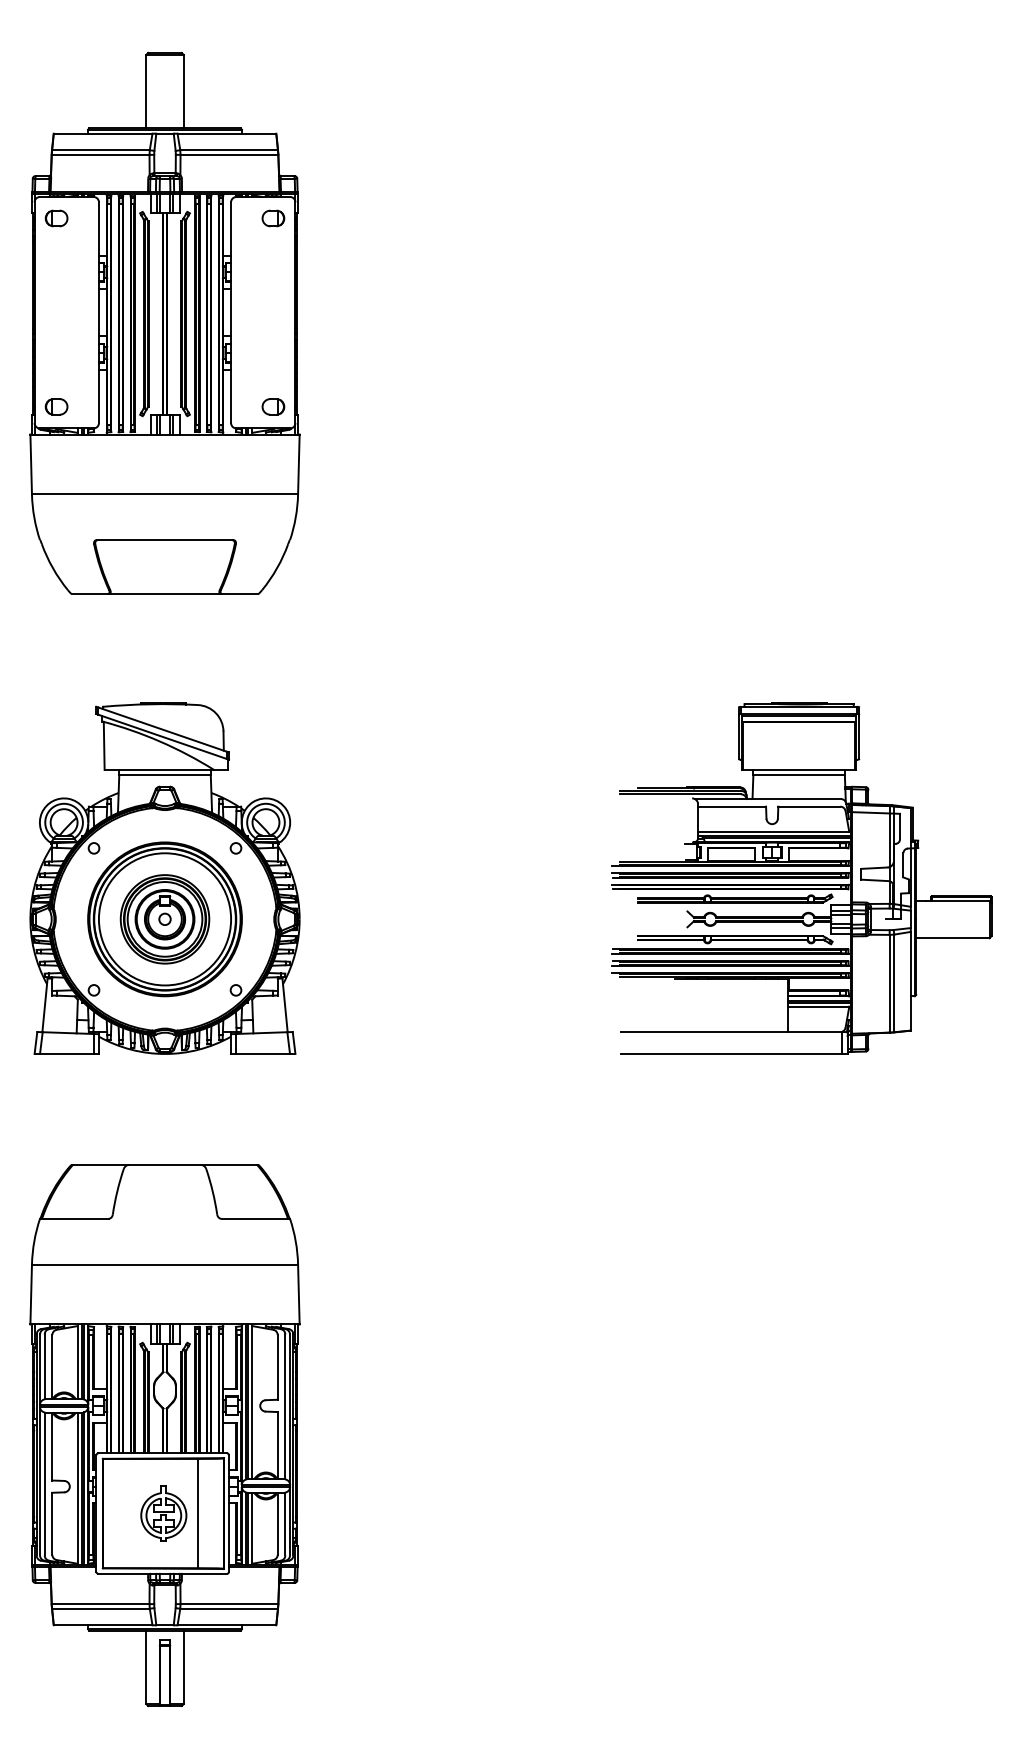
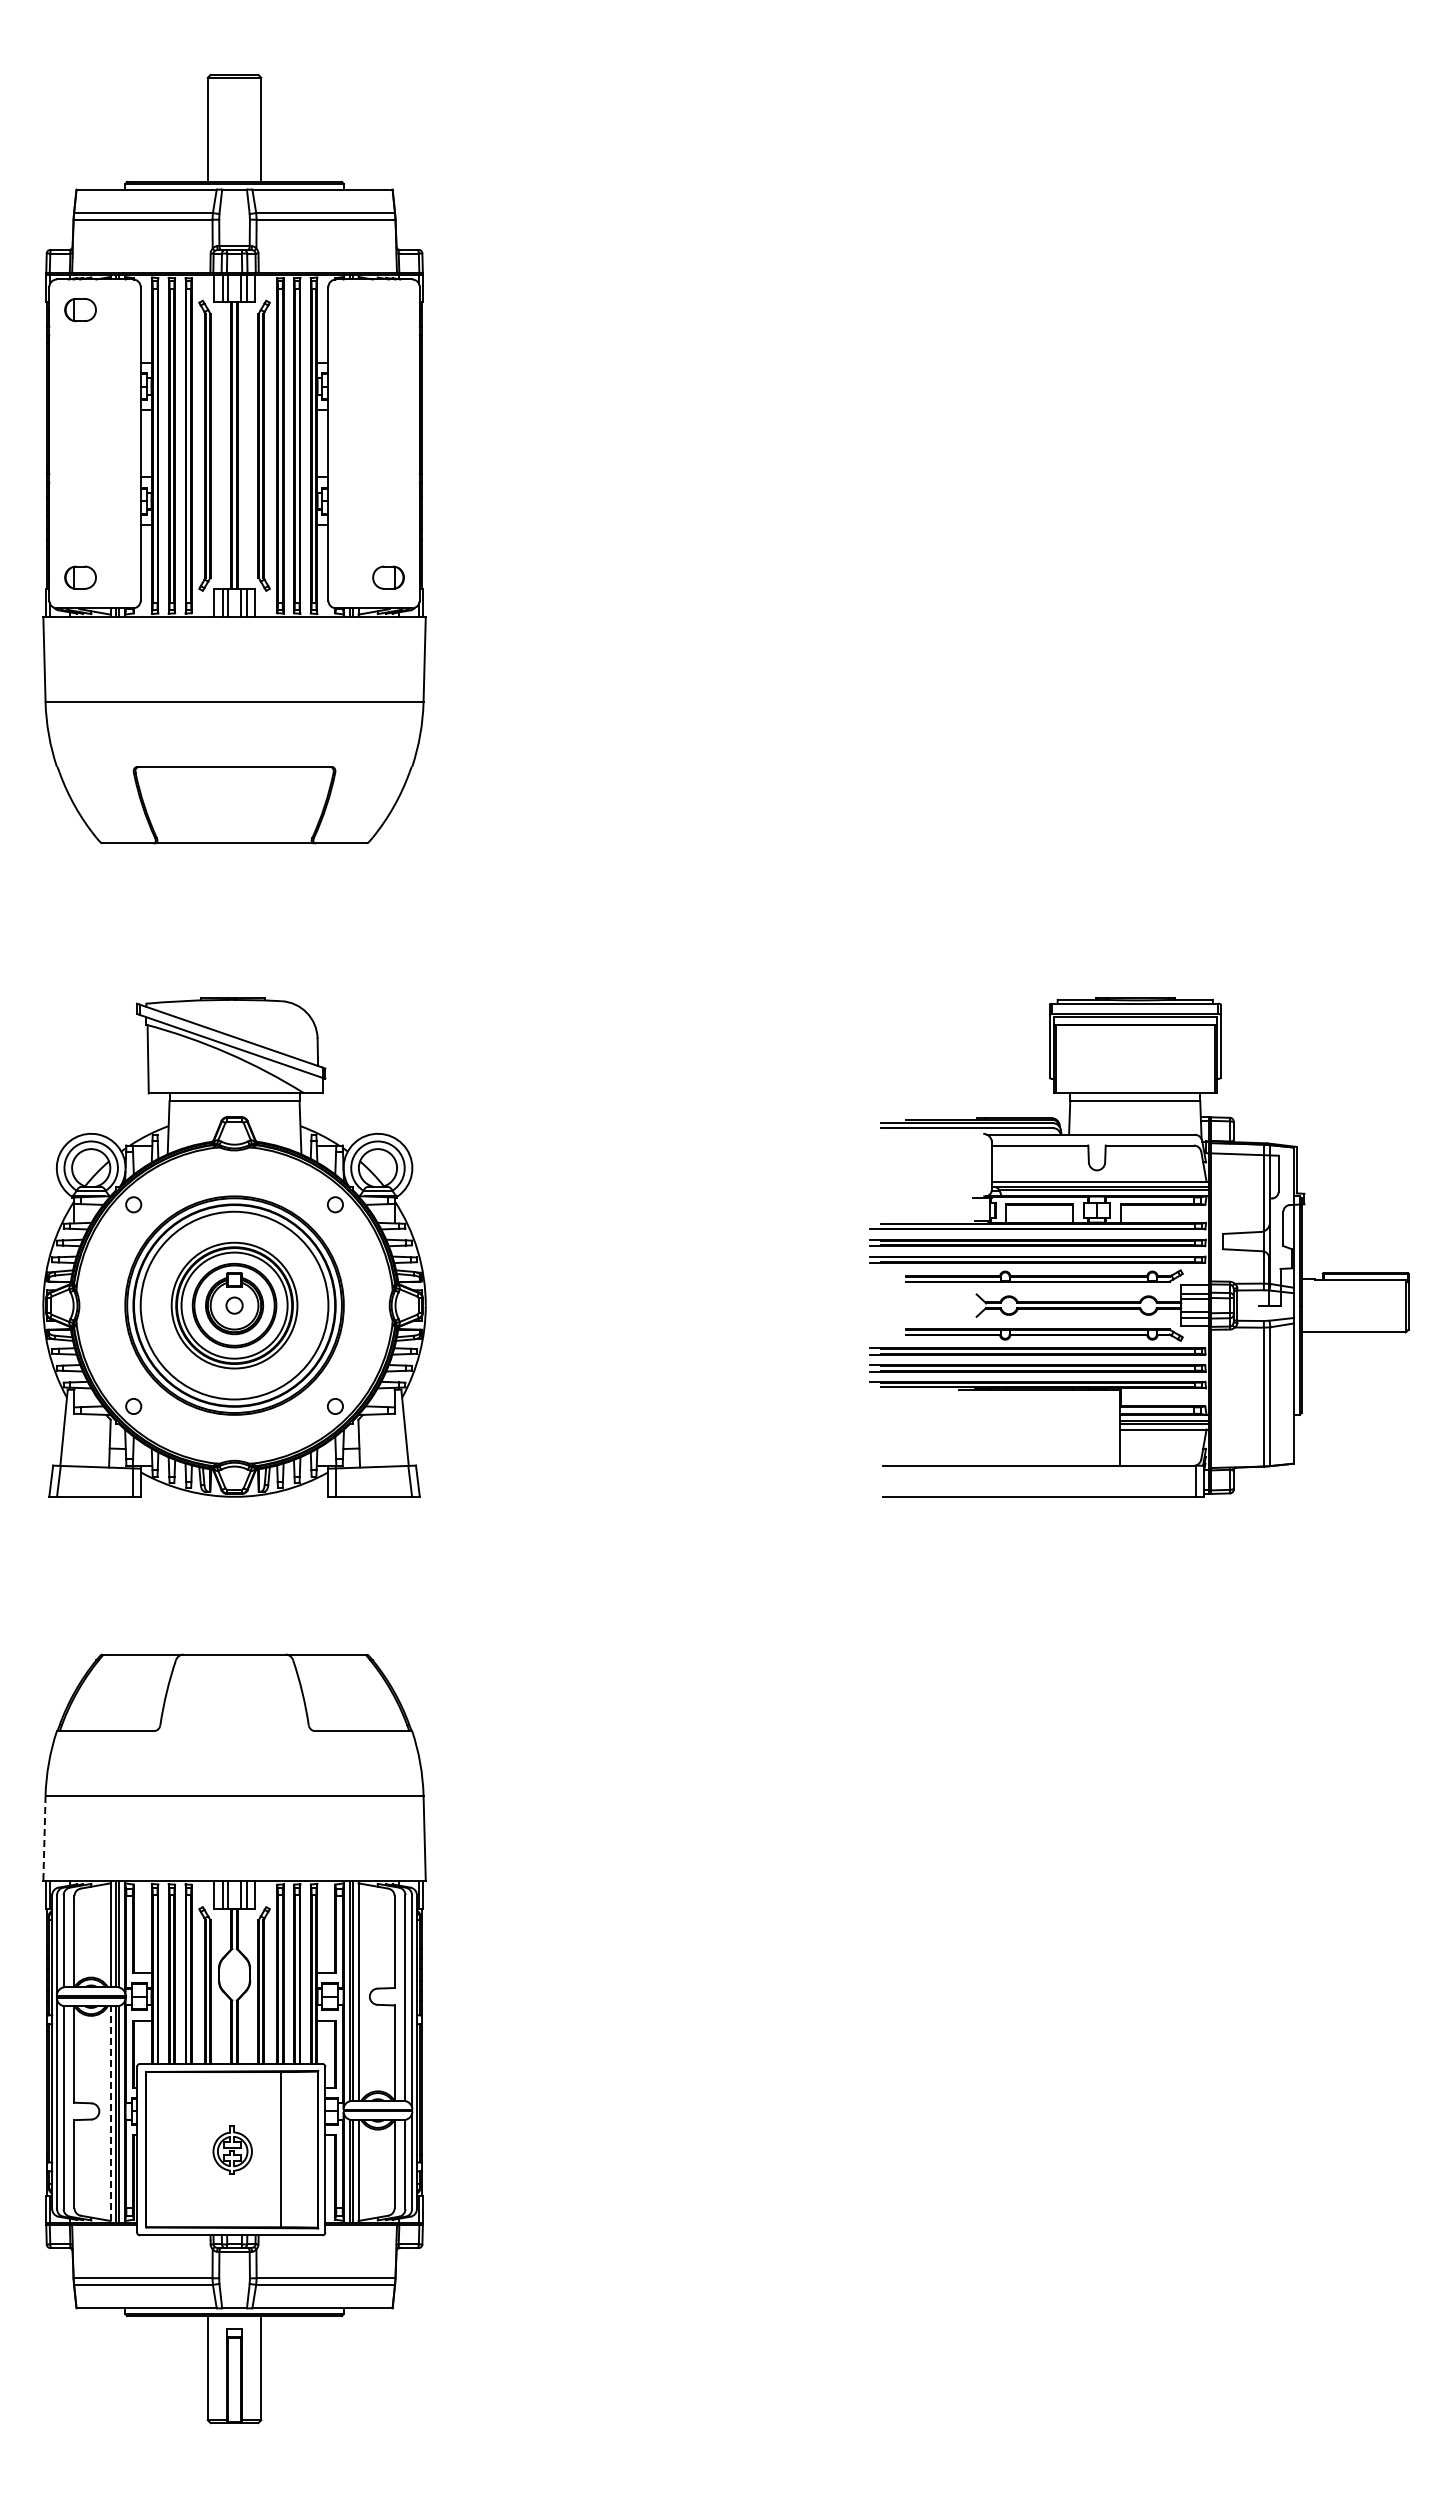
part: (273, 218) -> (388, 310), removed
line: (31, 1294) -> (44, 1838), solid -> dashed
line: (77, 1488) -> (110, 2113), solid -> dashed
part: (163, 1513) -> (232, 2149), size x0.6

